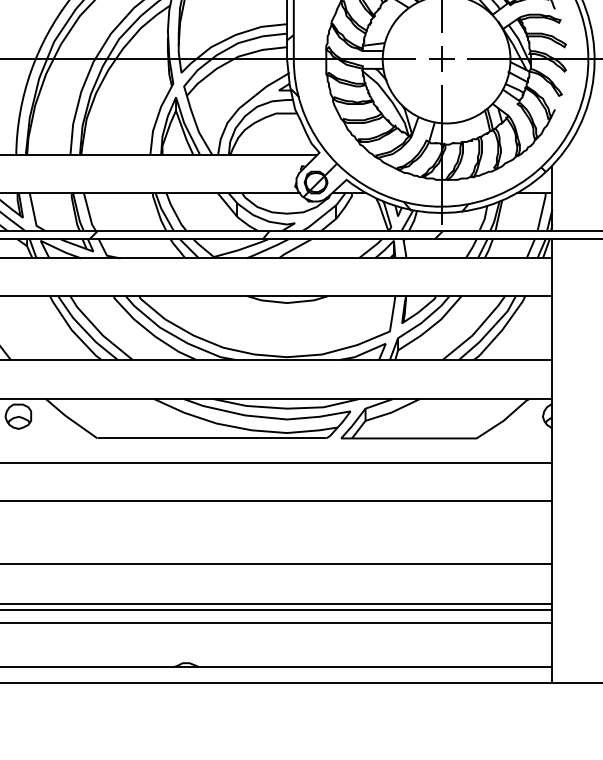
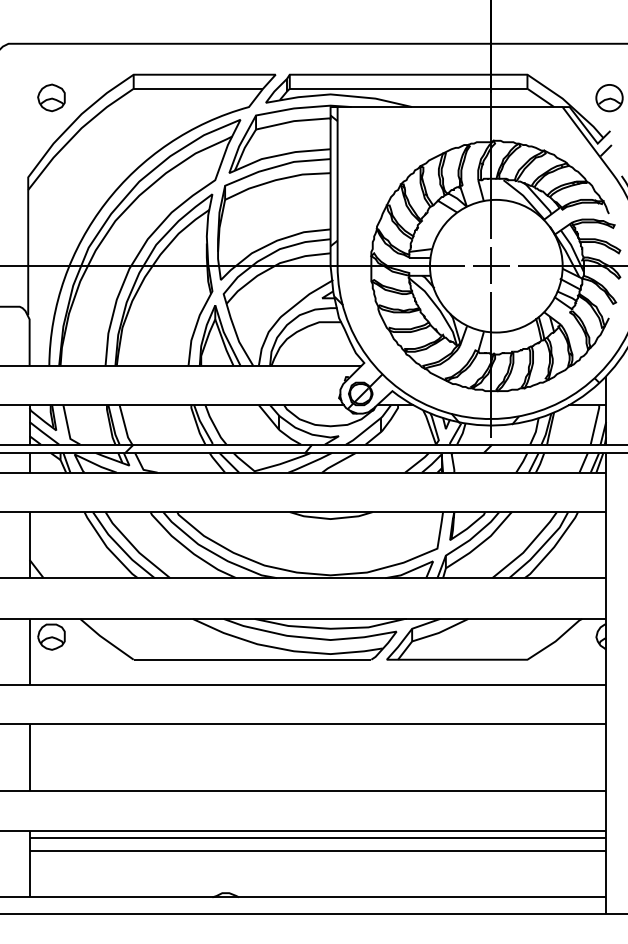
part: (441, 58) -> (491, 265), size x1.4

